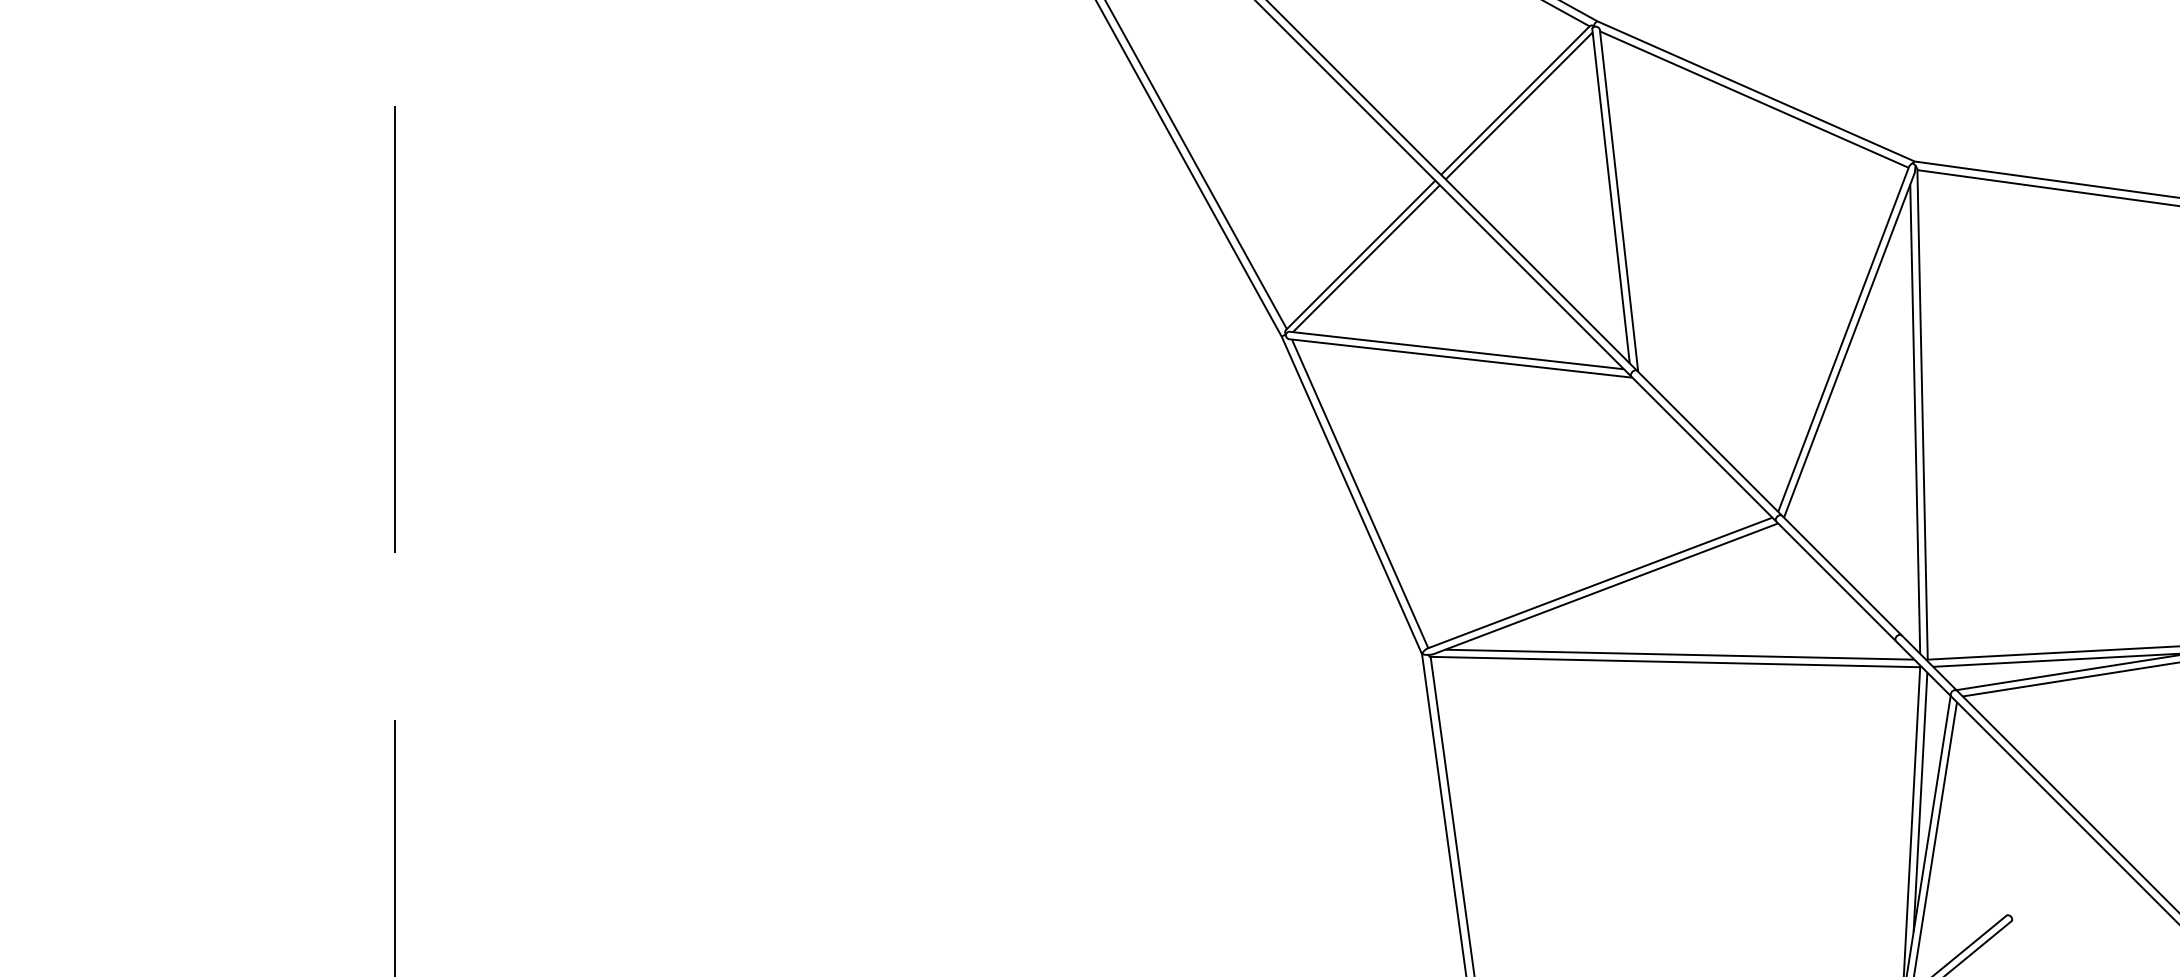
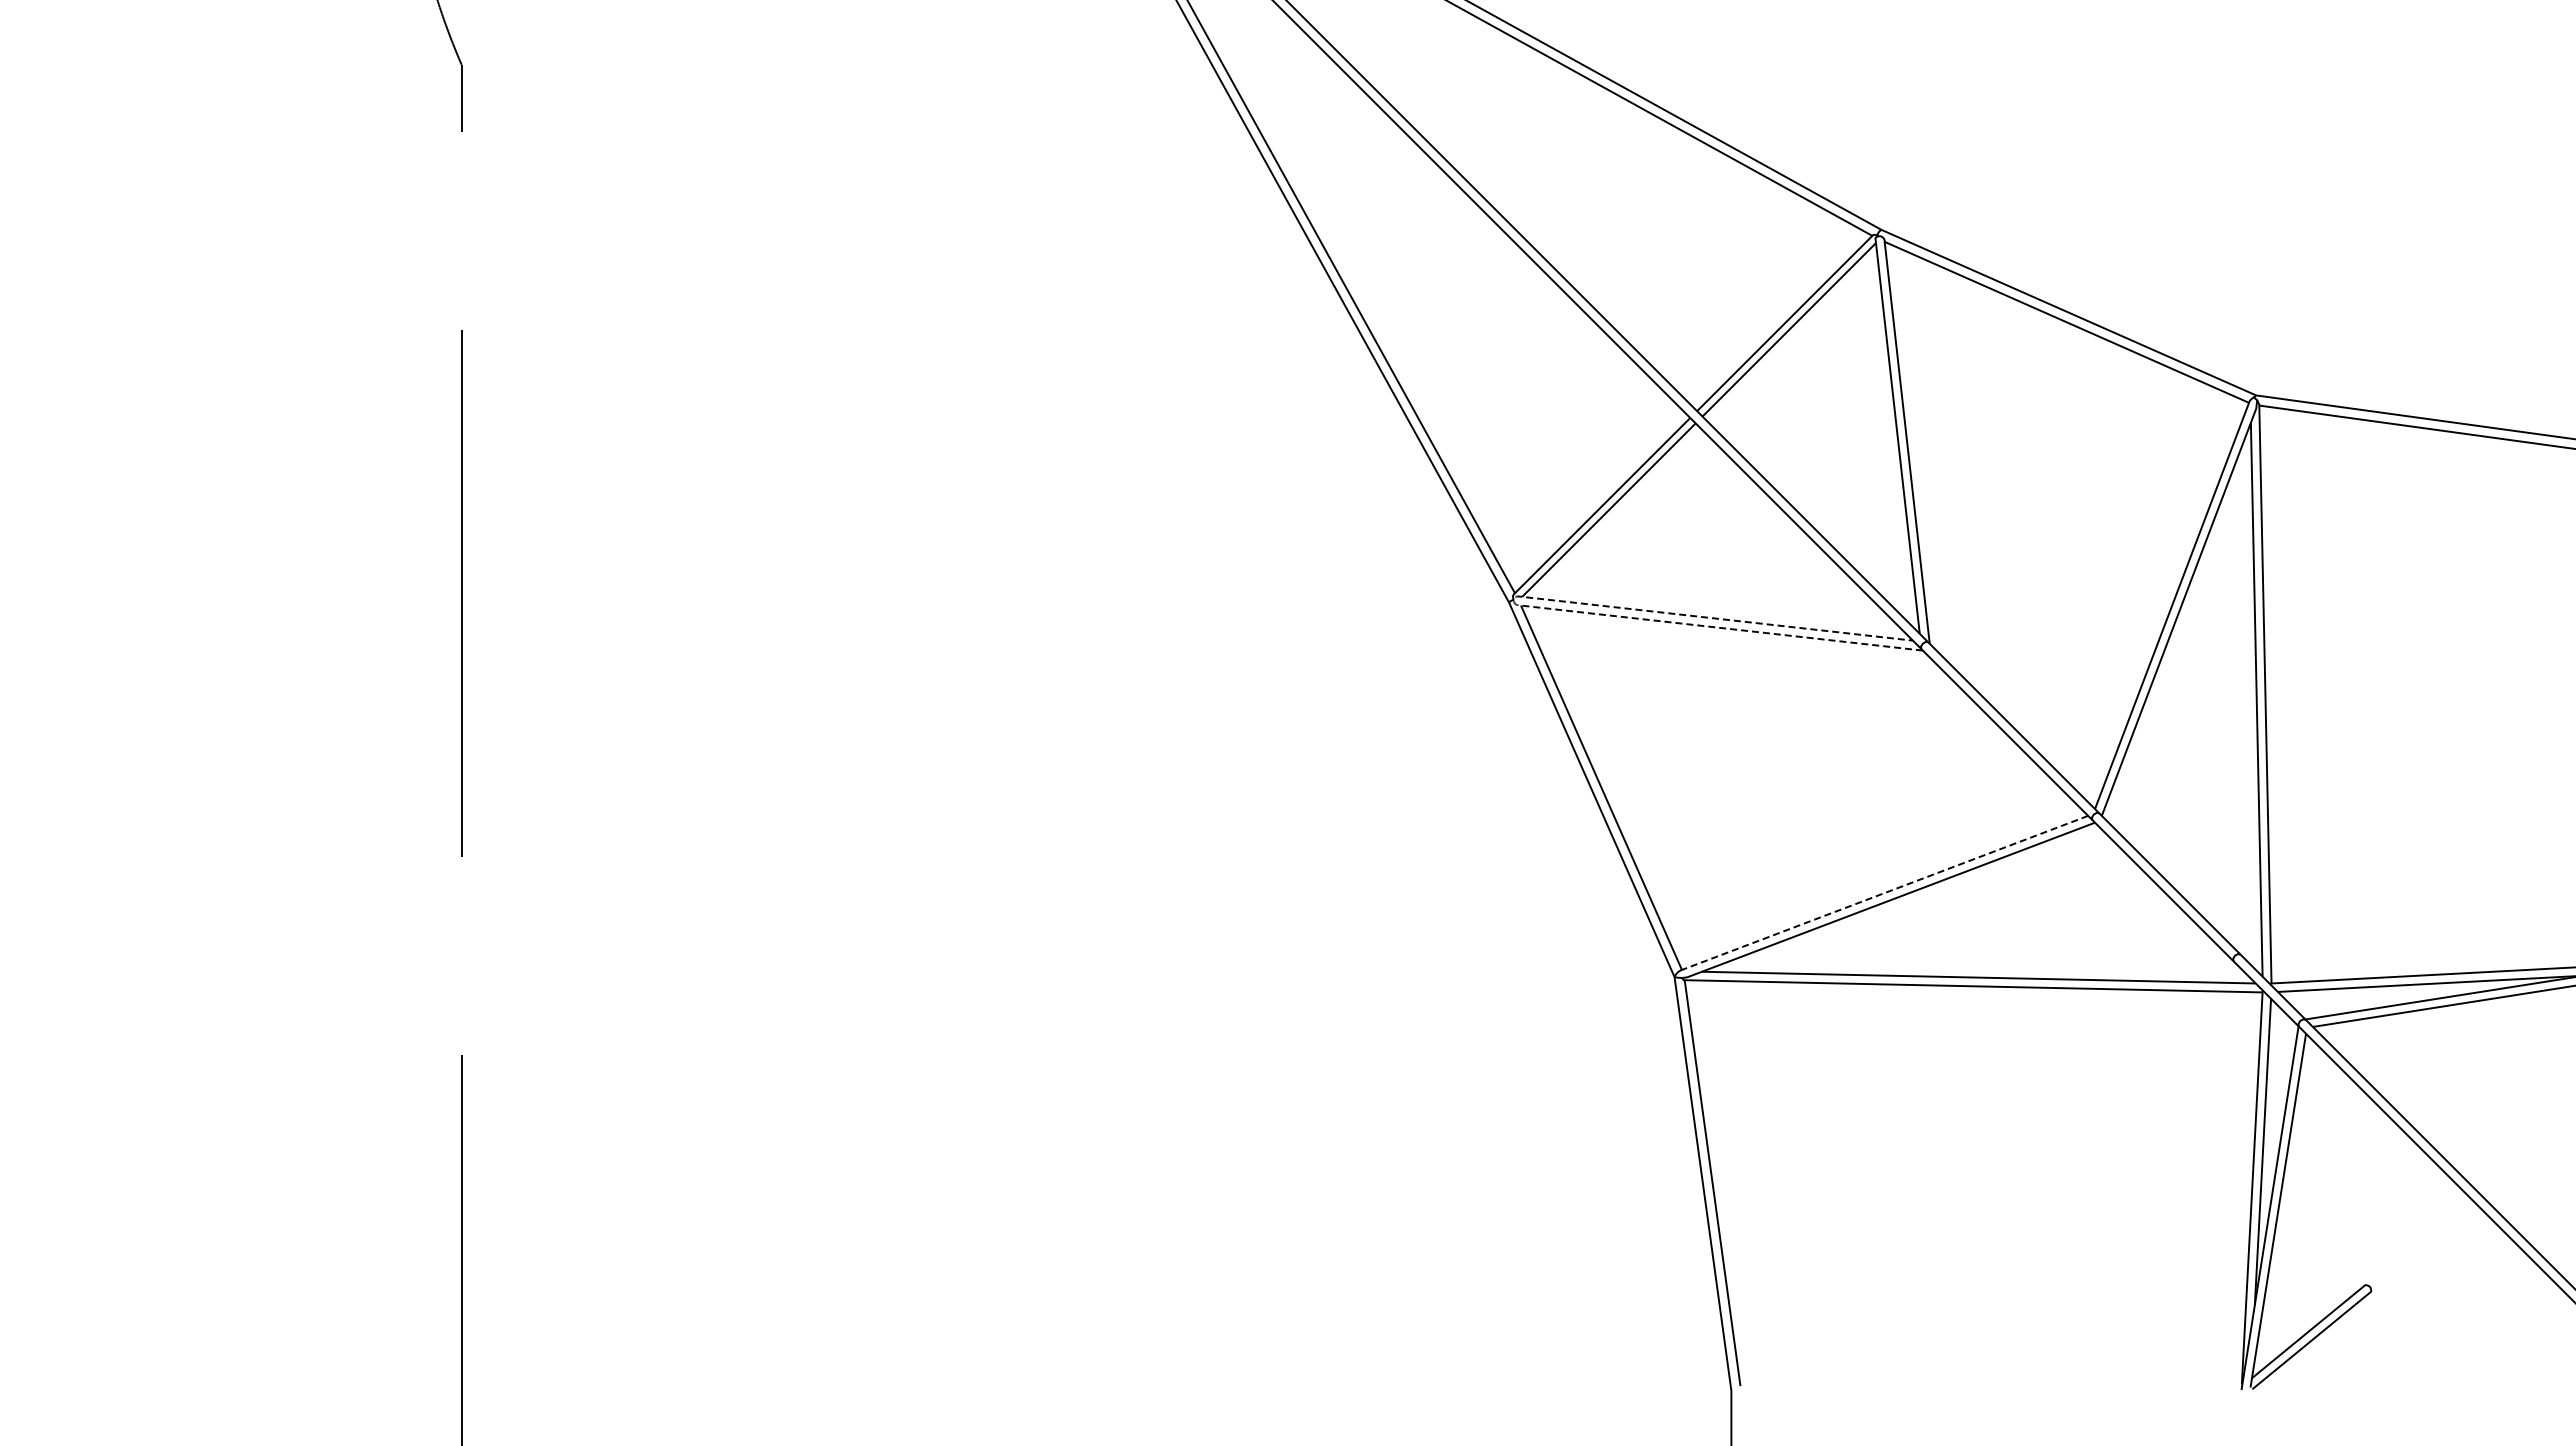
line: (1286, 336) -> (1514, 602), solid -> dashed
line: (1599, 583) -> (1884, 893), solid -> dashed

